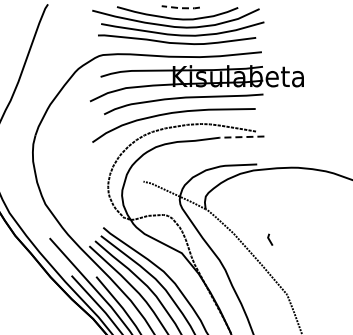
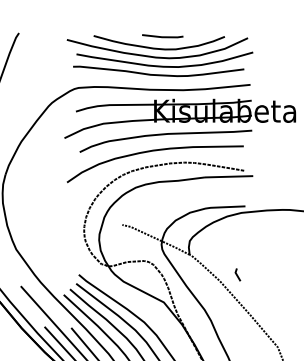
line: (181, 8) -> (163, 37), dashed -> solid
line: (241, 137) -> (228, 177), dashed -> solid
line: (270, 239) -> (238, 274), moved

